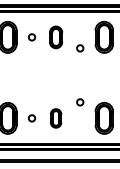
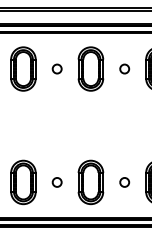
part: (55, 37) -> (90, 69), size x1.43
circle: (80, 48) -> (125, 69), moved
circle: (80, 102) -> (125, 182), moved
part: (55, 118) -> (90, 182), size x1.67

